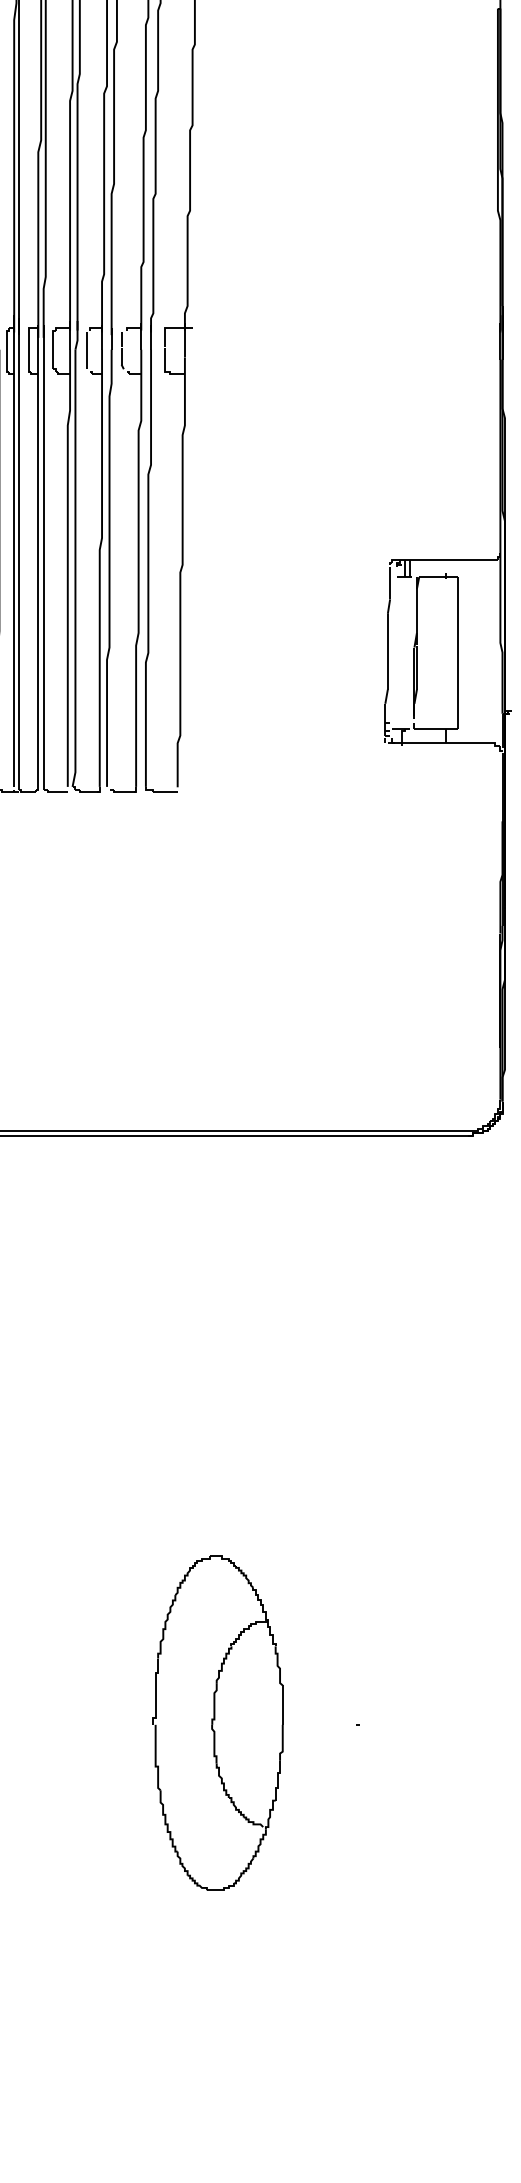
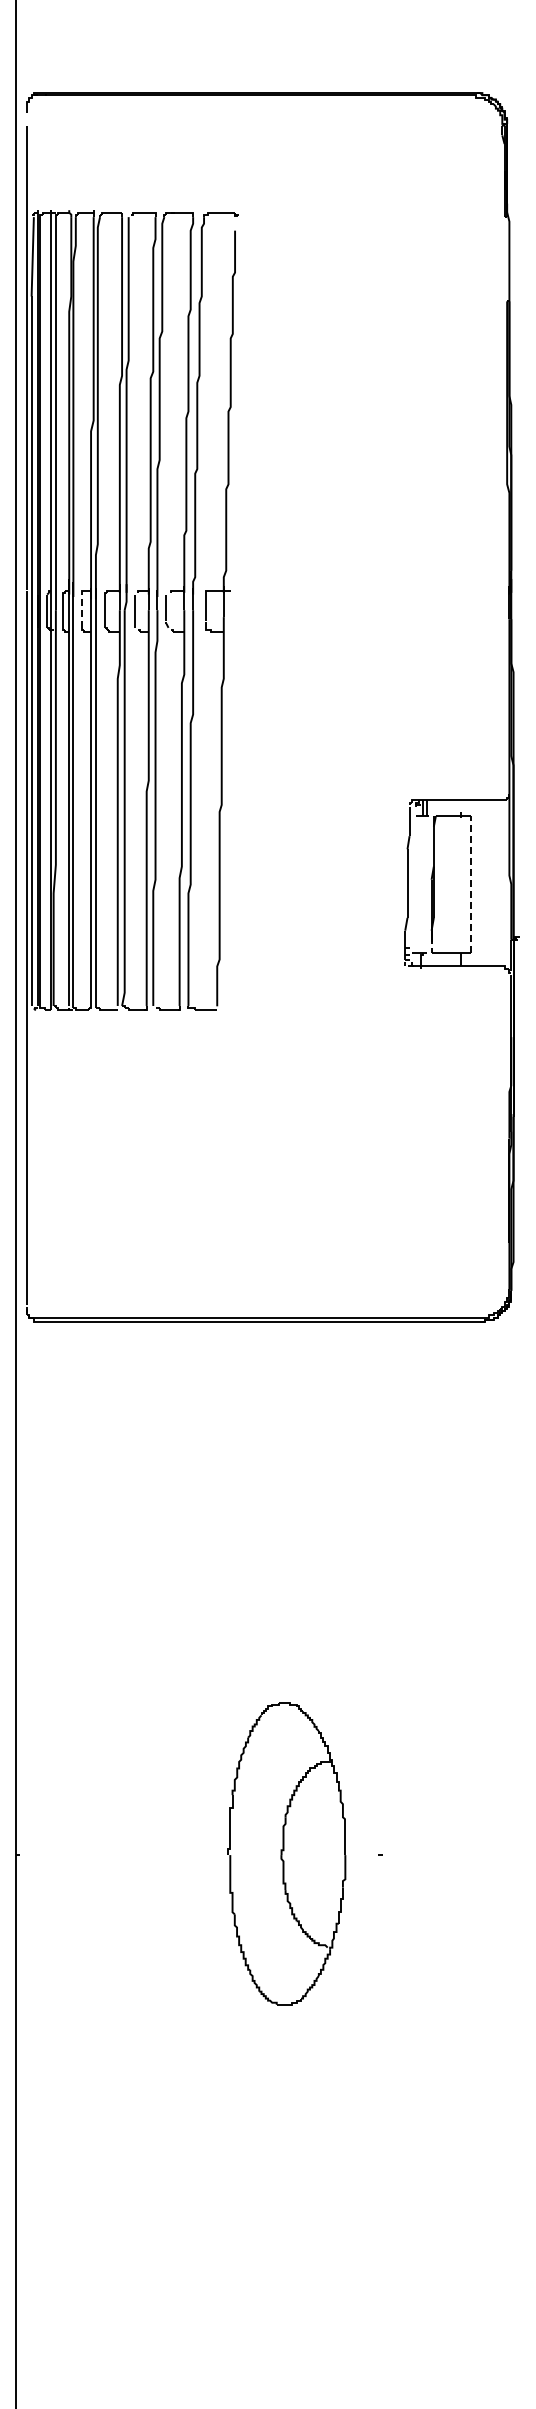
line: (28, 351) -> (82, 611), solid -> dashed
line: (458, 652) -> (471, 884), solid -> dashed
part: (217, 1723) -> (286, 1853), moved

